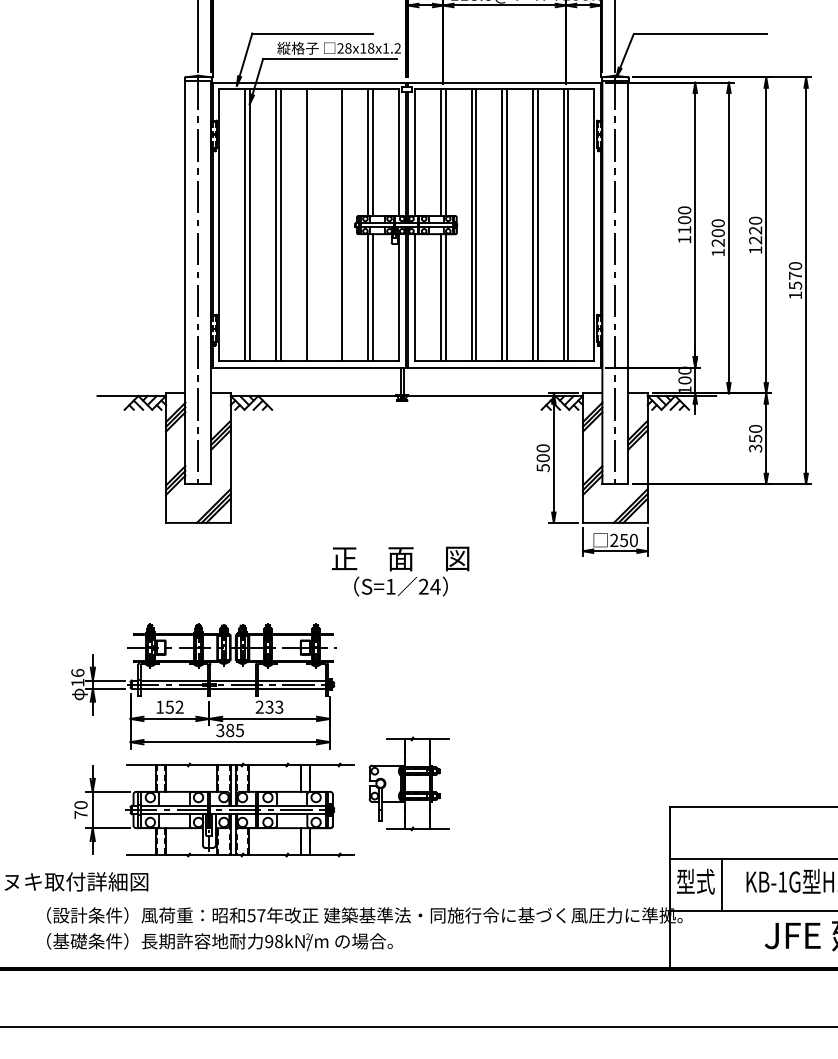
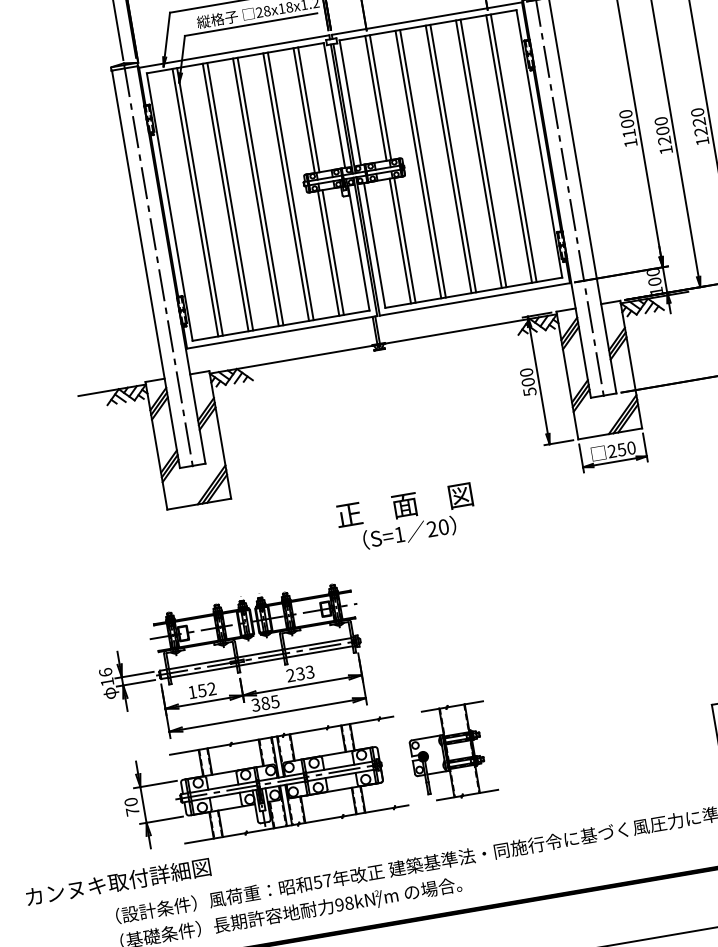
line: (311, 224) -> (260, 190), added
line: (337, 224) -> (286, 186), added
text: (435, 586) -> (443, 526), 24 -> 20
part: (408, 783) -> (450, 751), moved

